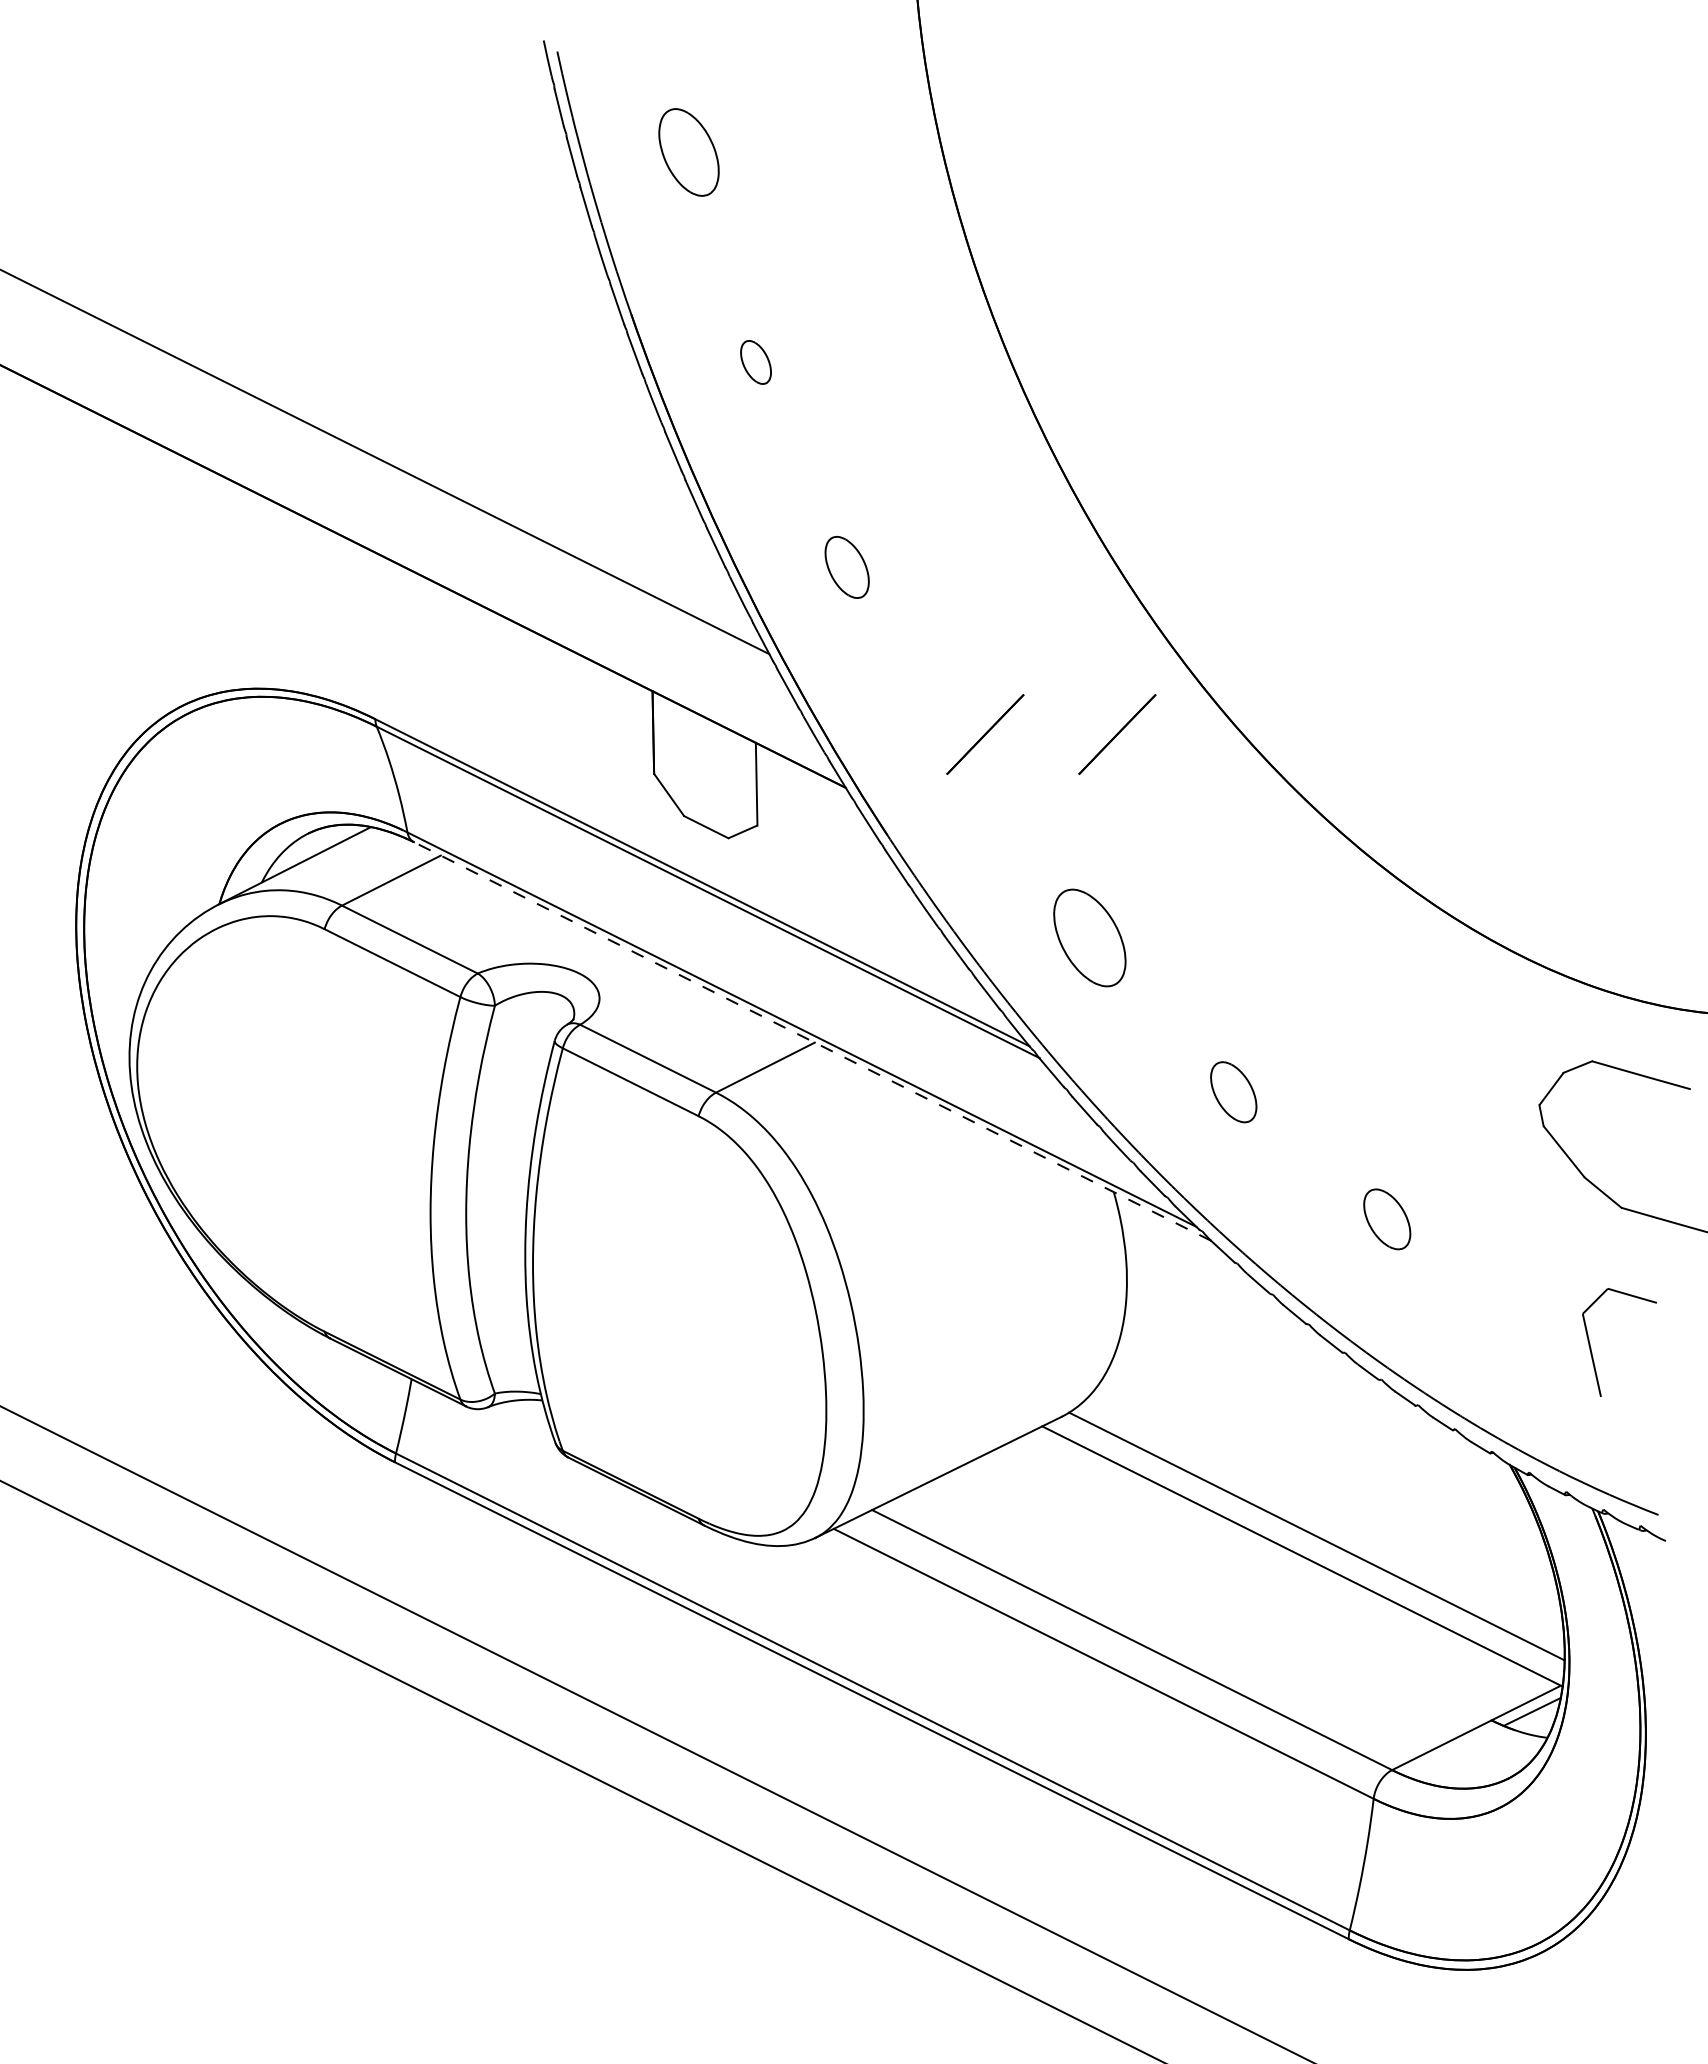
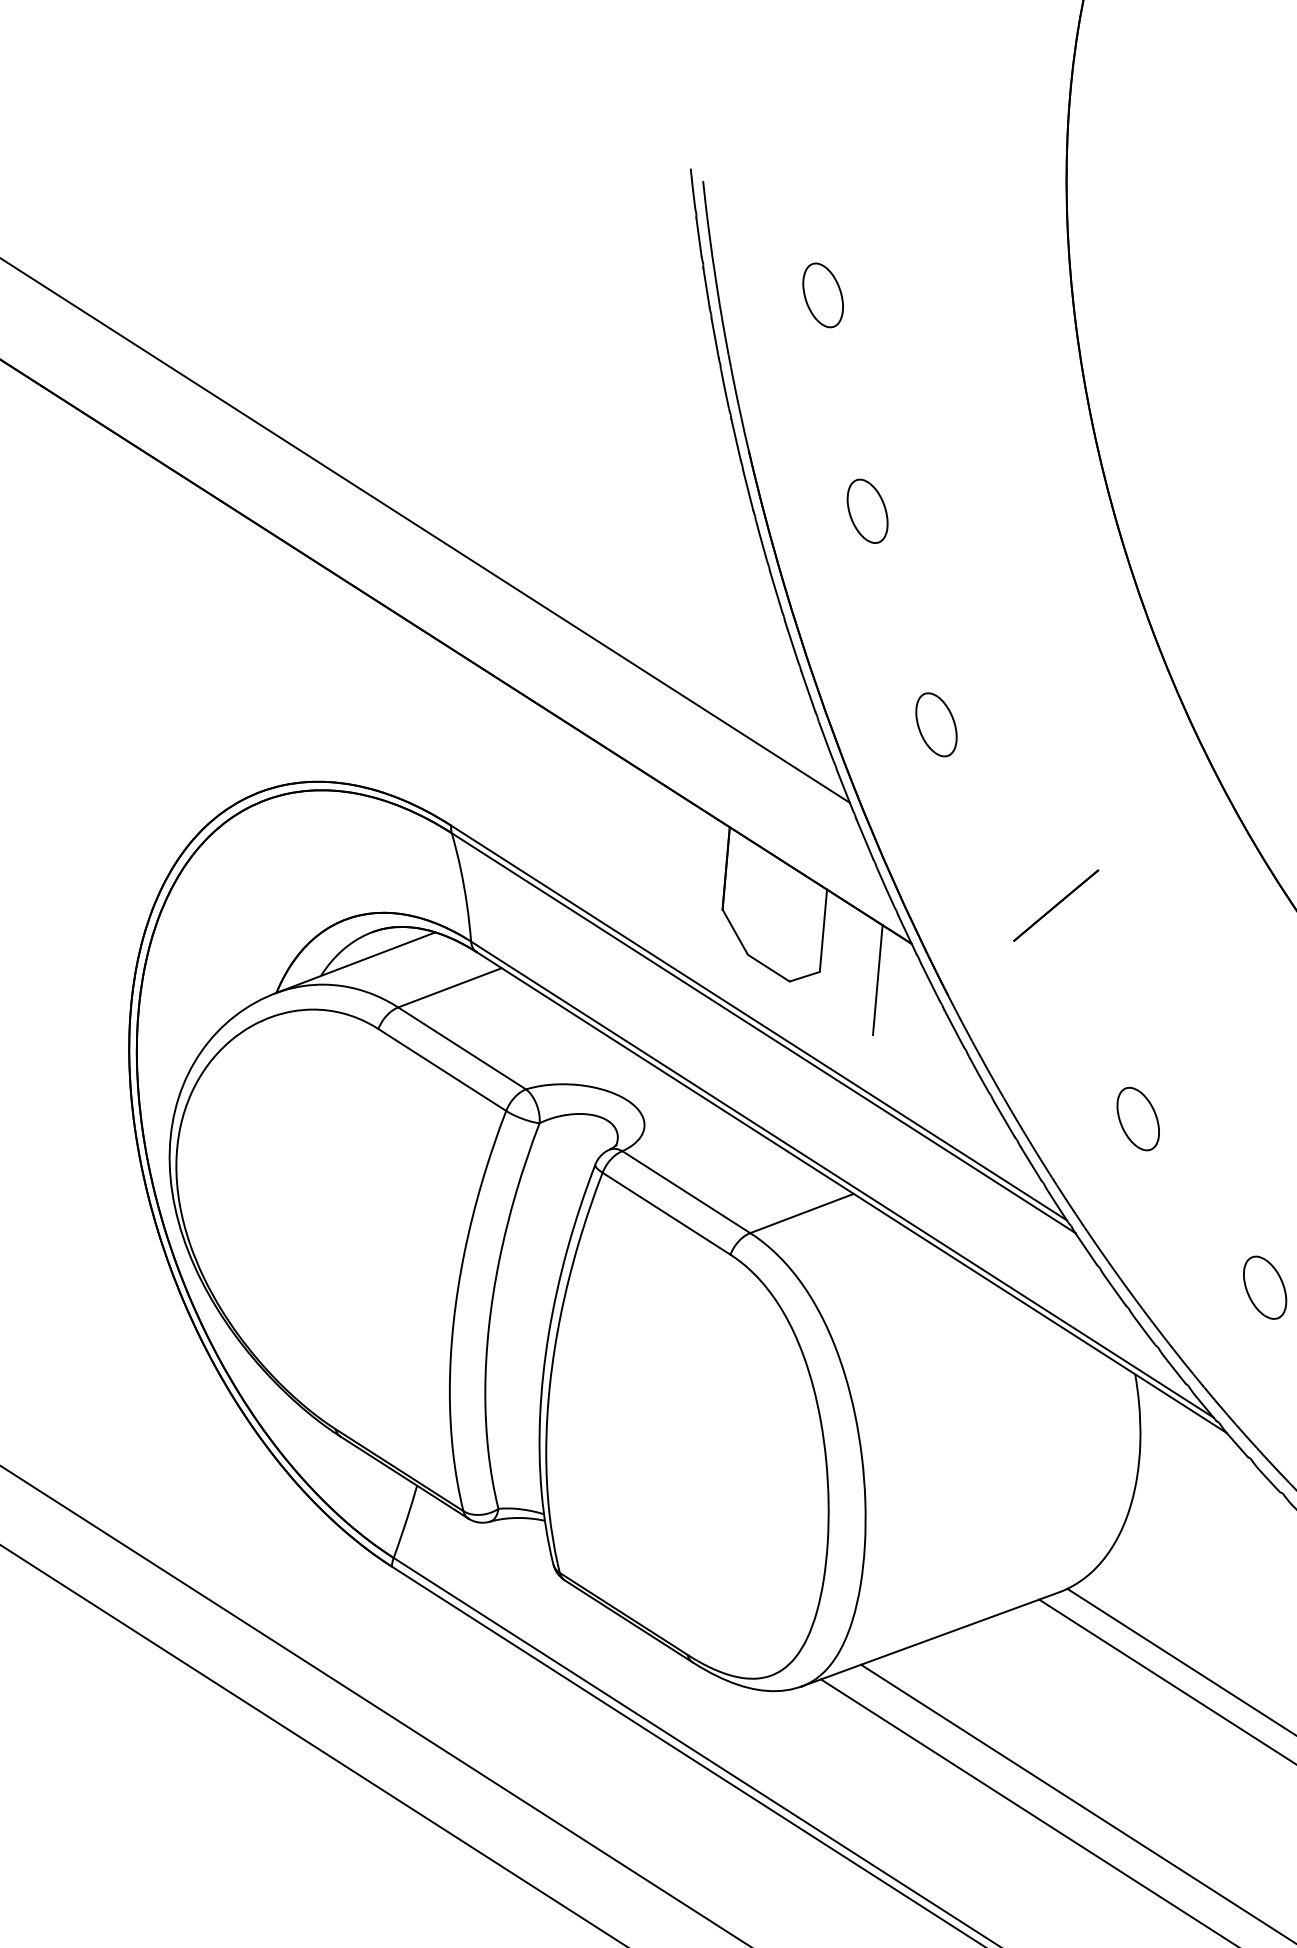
part: (688, 152) -> (822, 295), size x0.71
part: (755, 362) -> (867, 511), size x1.43
line: (1117, 734) -> (1187, 919), removed
line: (815, 827) -> (877, 980), added
part: (1089, 937) -> (1138, 1118), size x0.62
line: (812, 1041) -> (851, 1192), dashed -> solid

